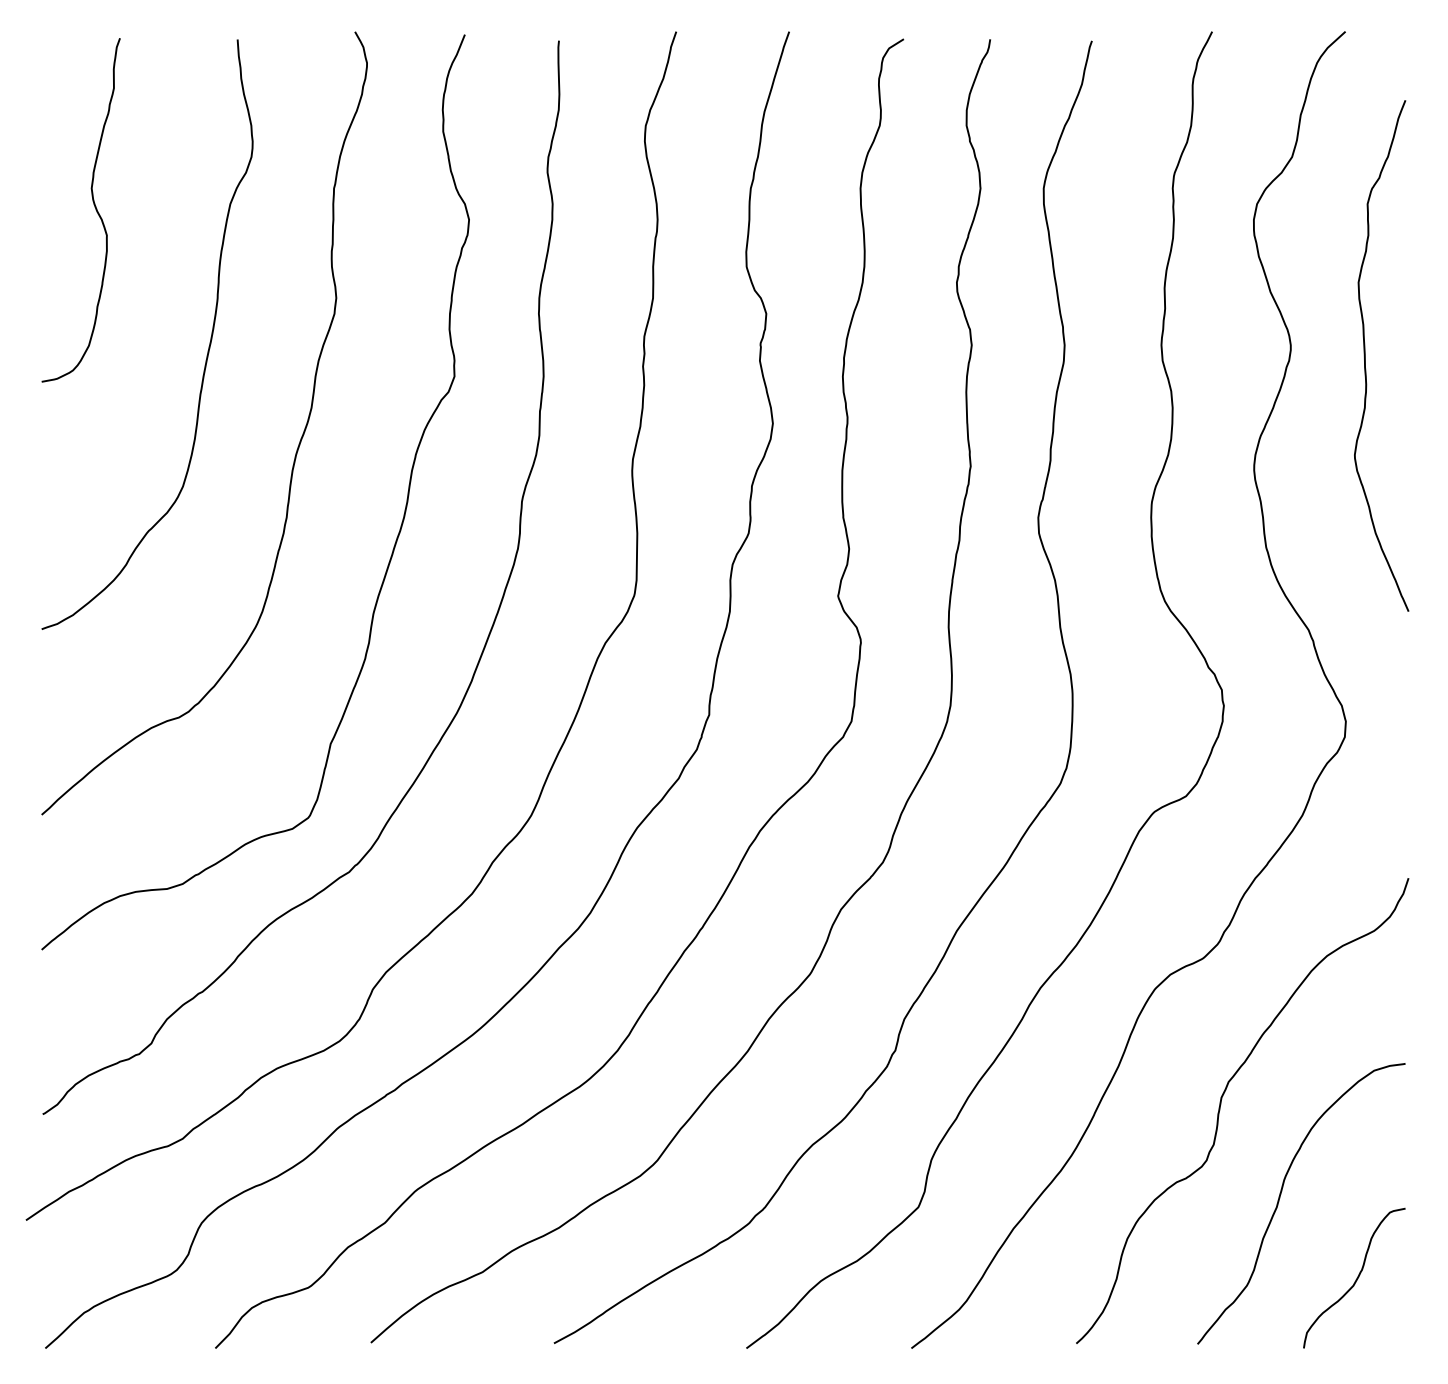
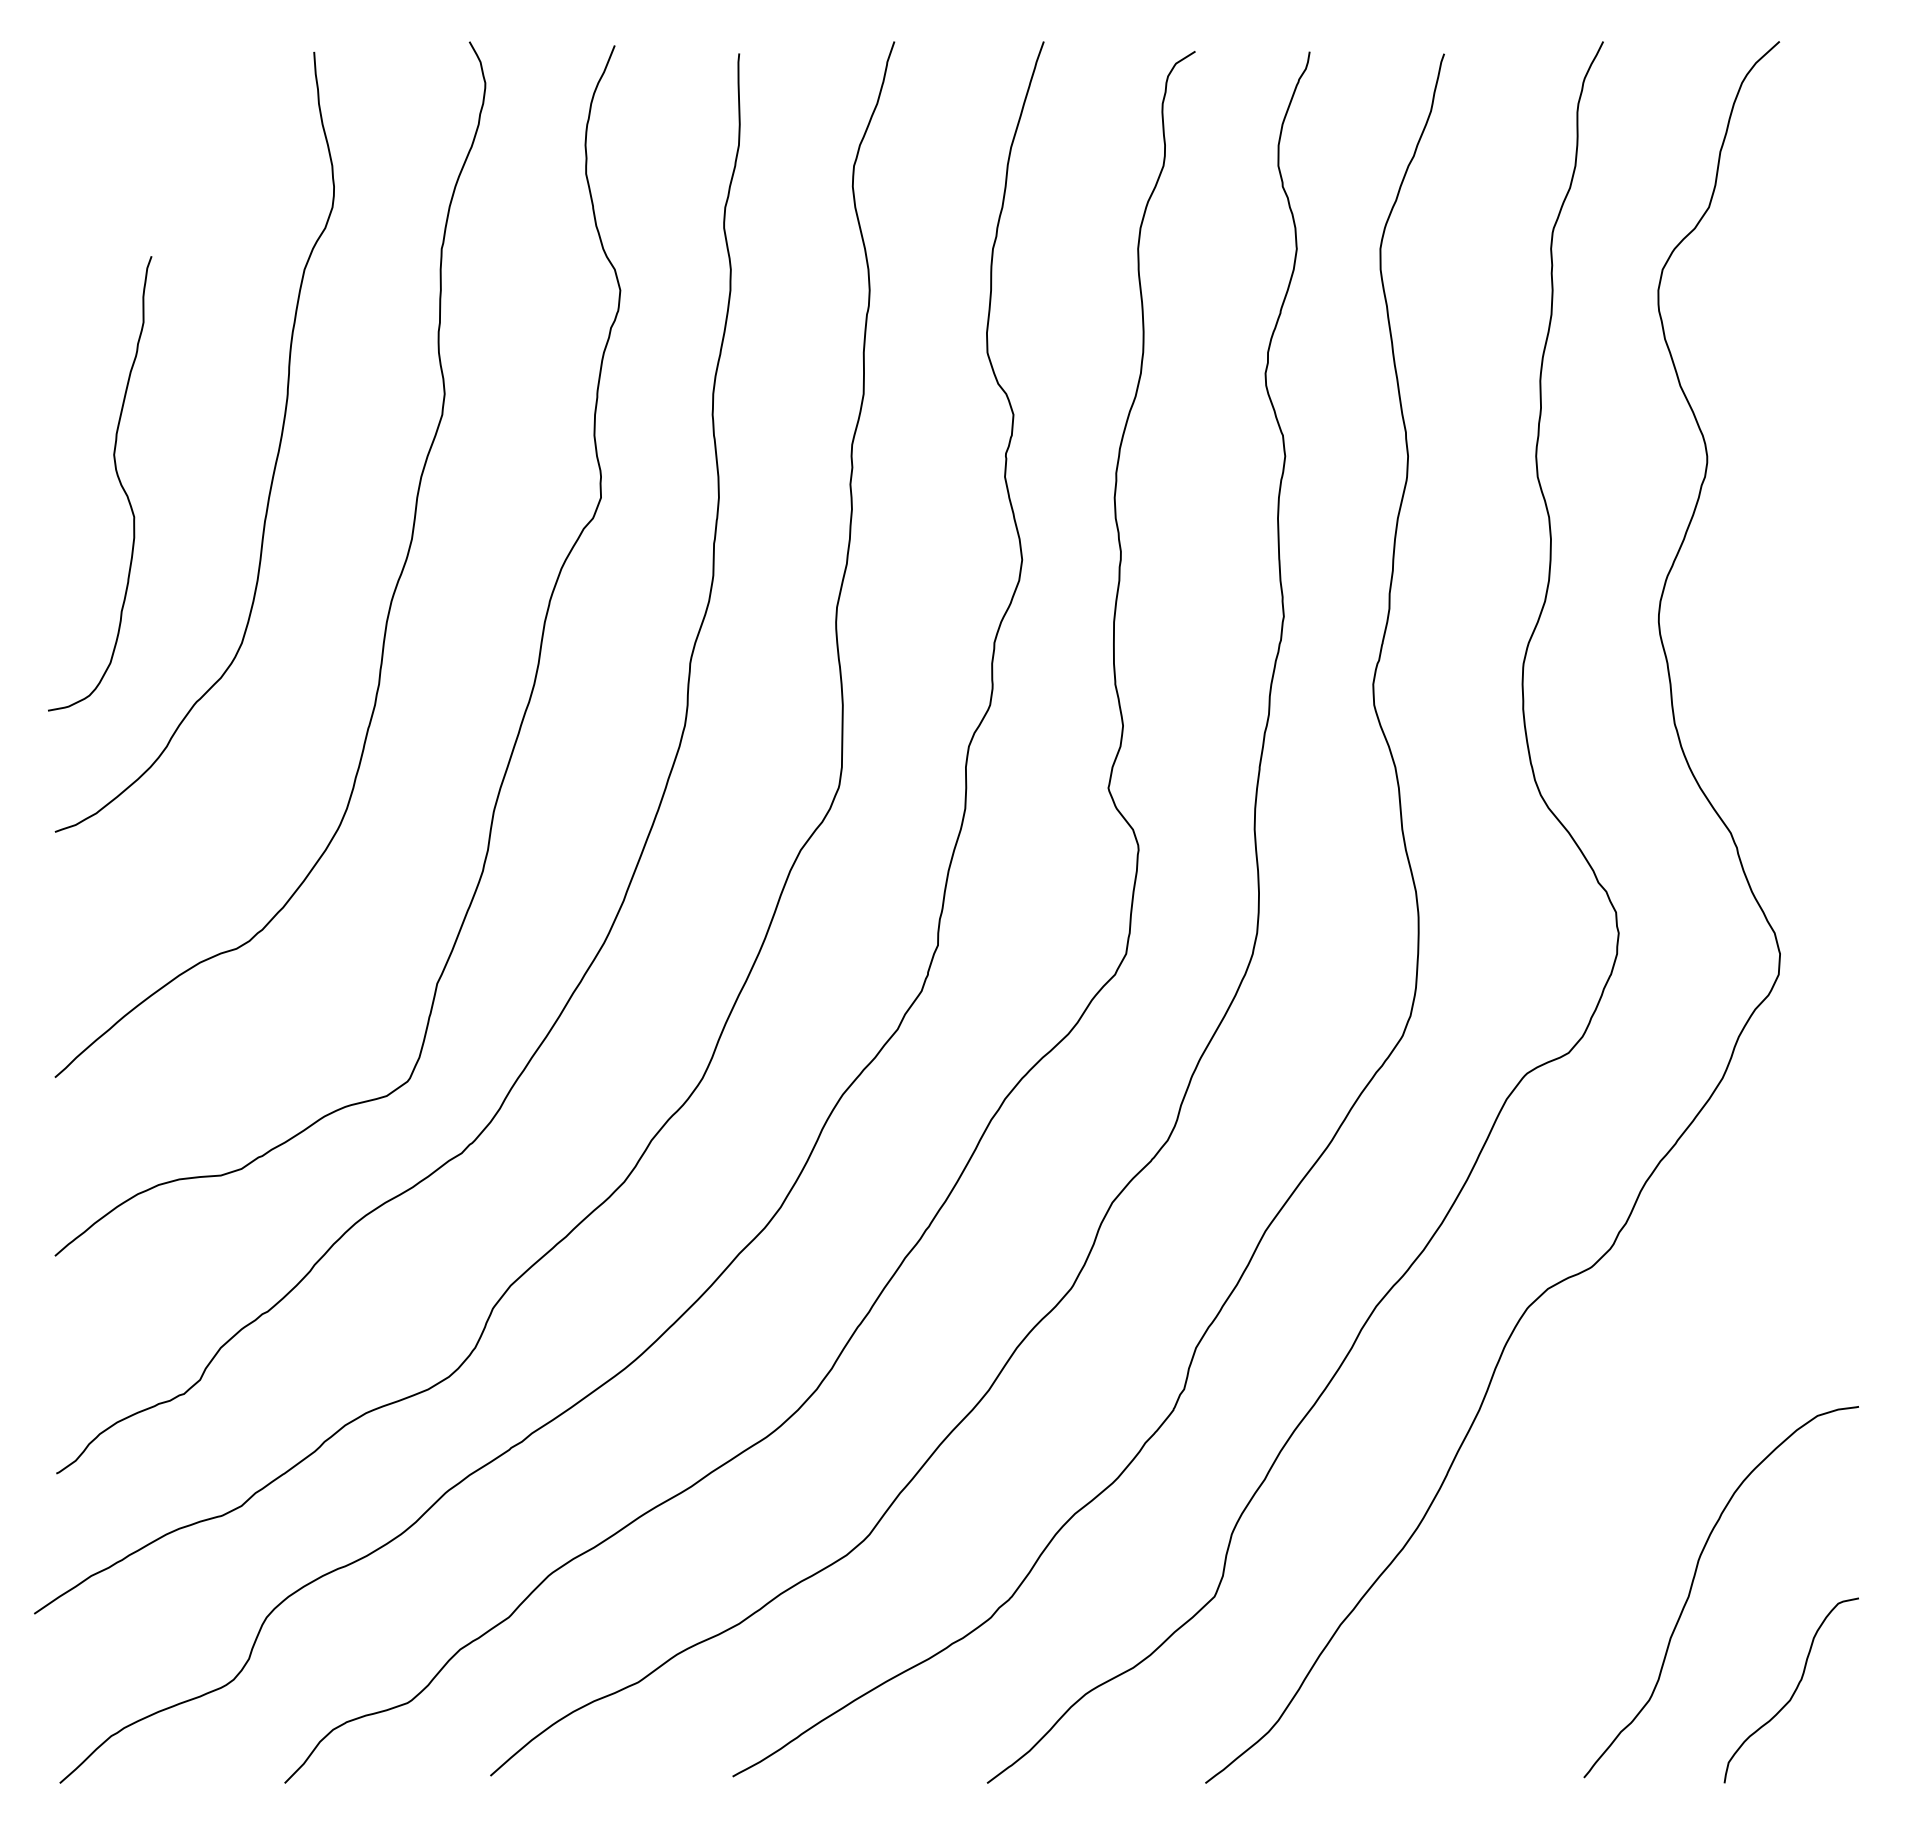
curve: (94, 206) -> (117, 478), moved
curve: (1365, 356) -> (1806, 471), removed
curve: (1220, 1107) -> (1614, 1464), removed

